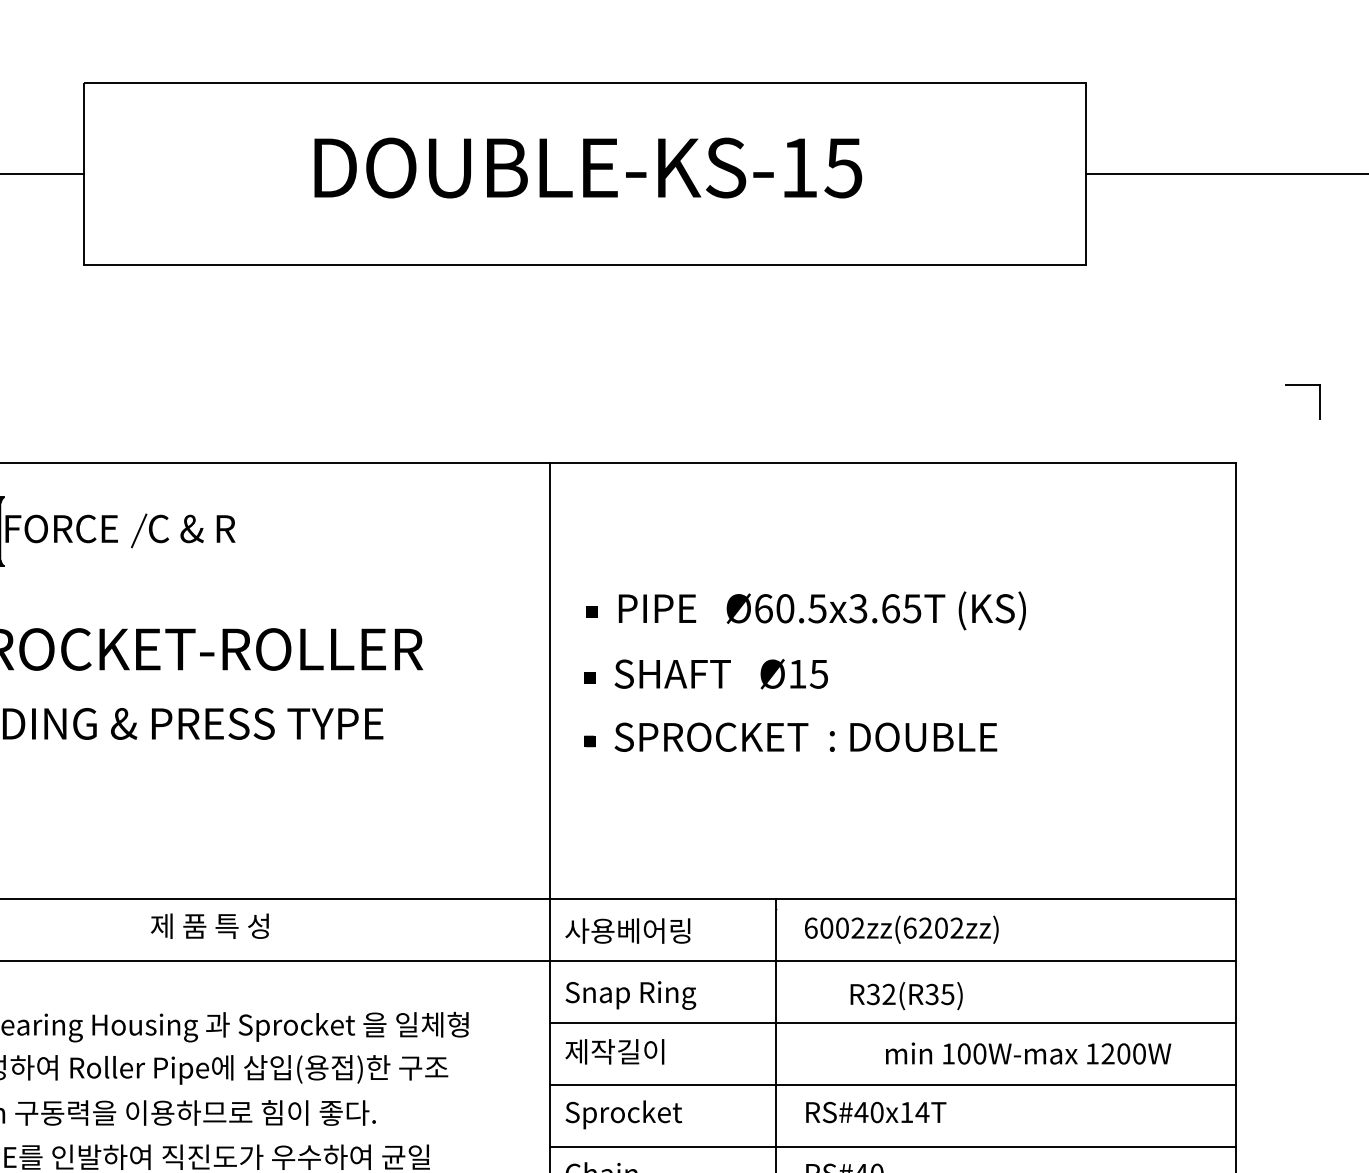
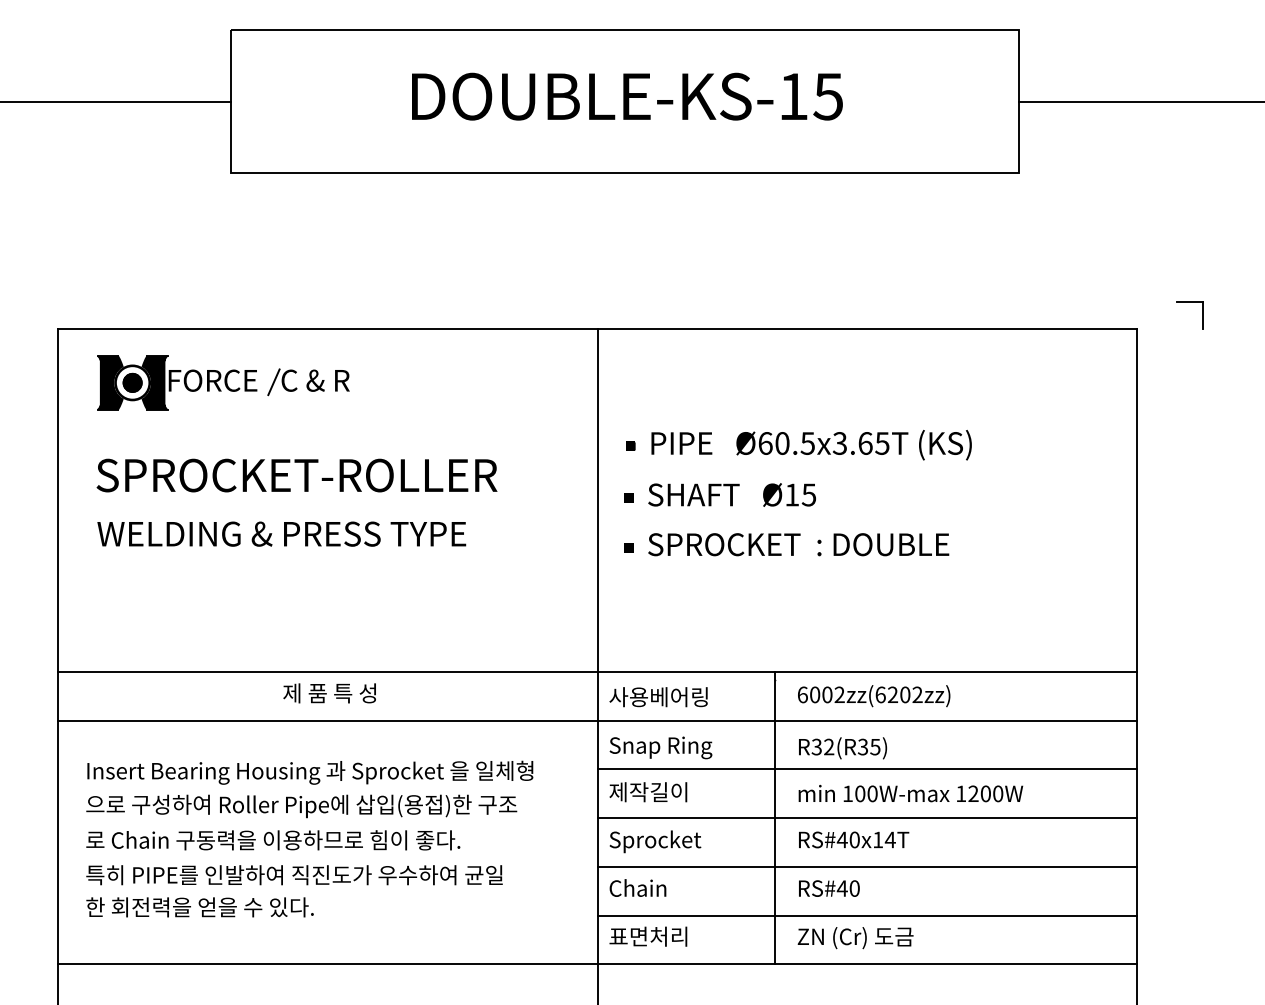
part: (1302, 385) -> (1189, 302), moved
text: (907, 996) -> (843, 748), moved
text: (1028, 1053) -> (910, 793), moved

